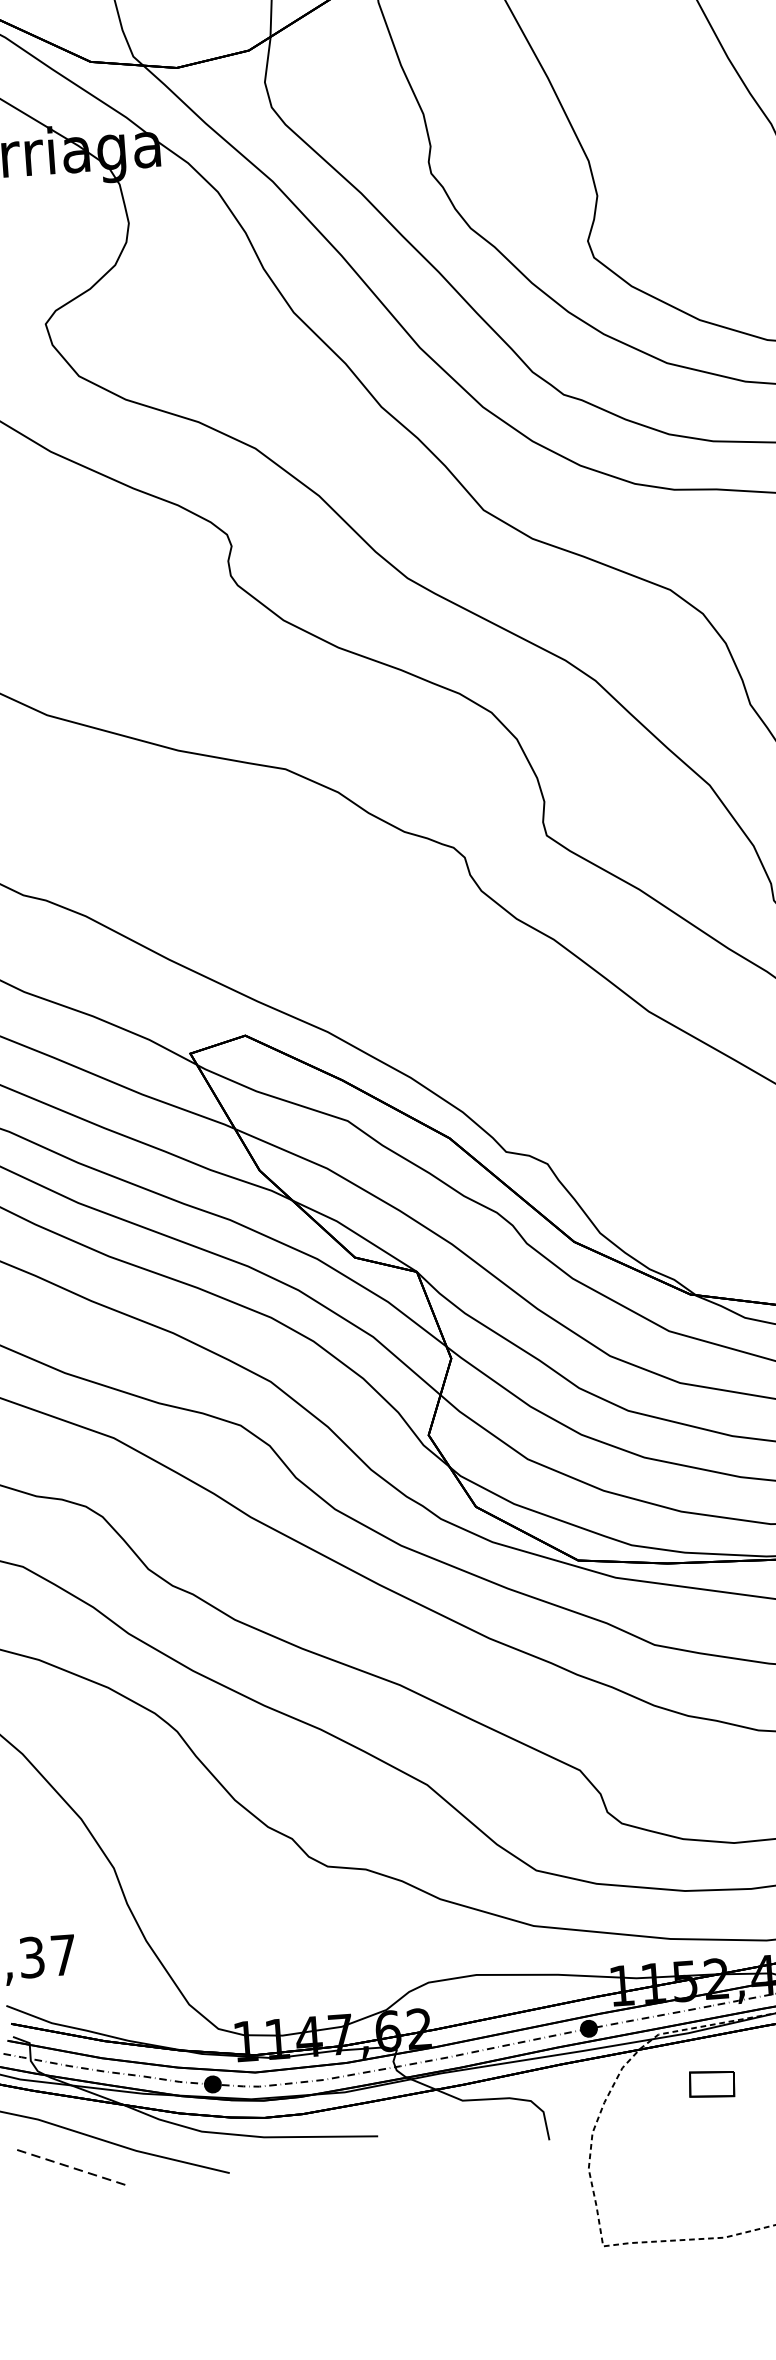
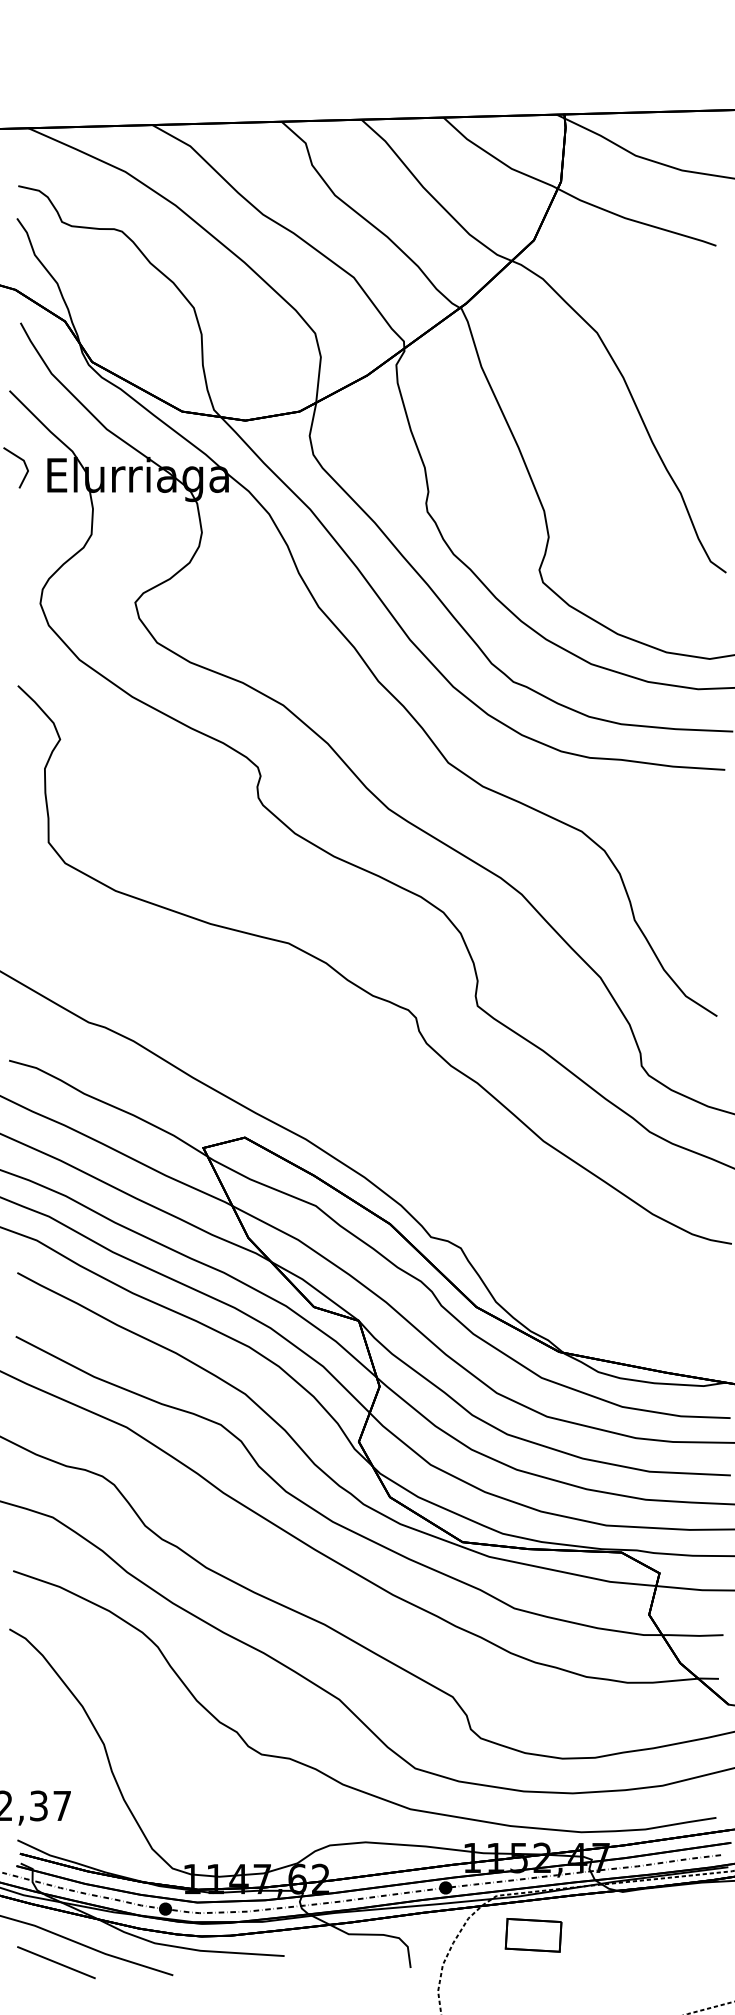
part: (712, 2084) -> (533, 1935), size x1.67
line: (69, 2167) -> (55, 1962), dashed -> solid

